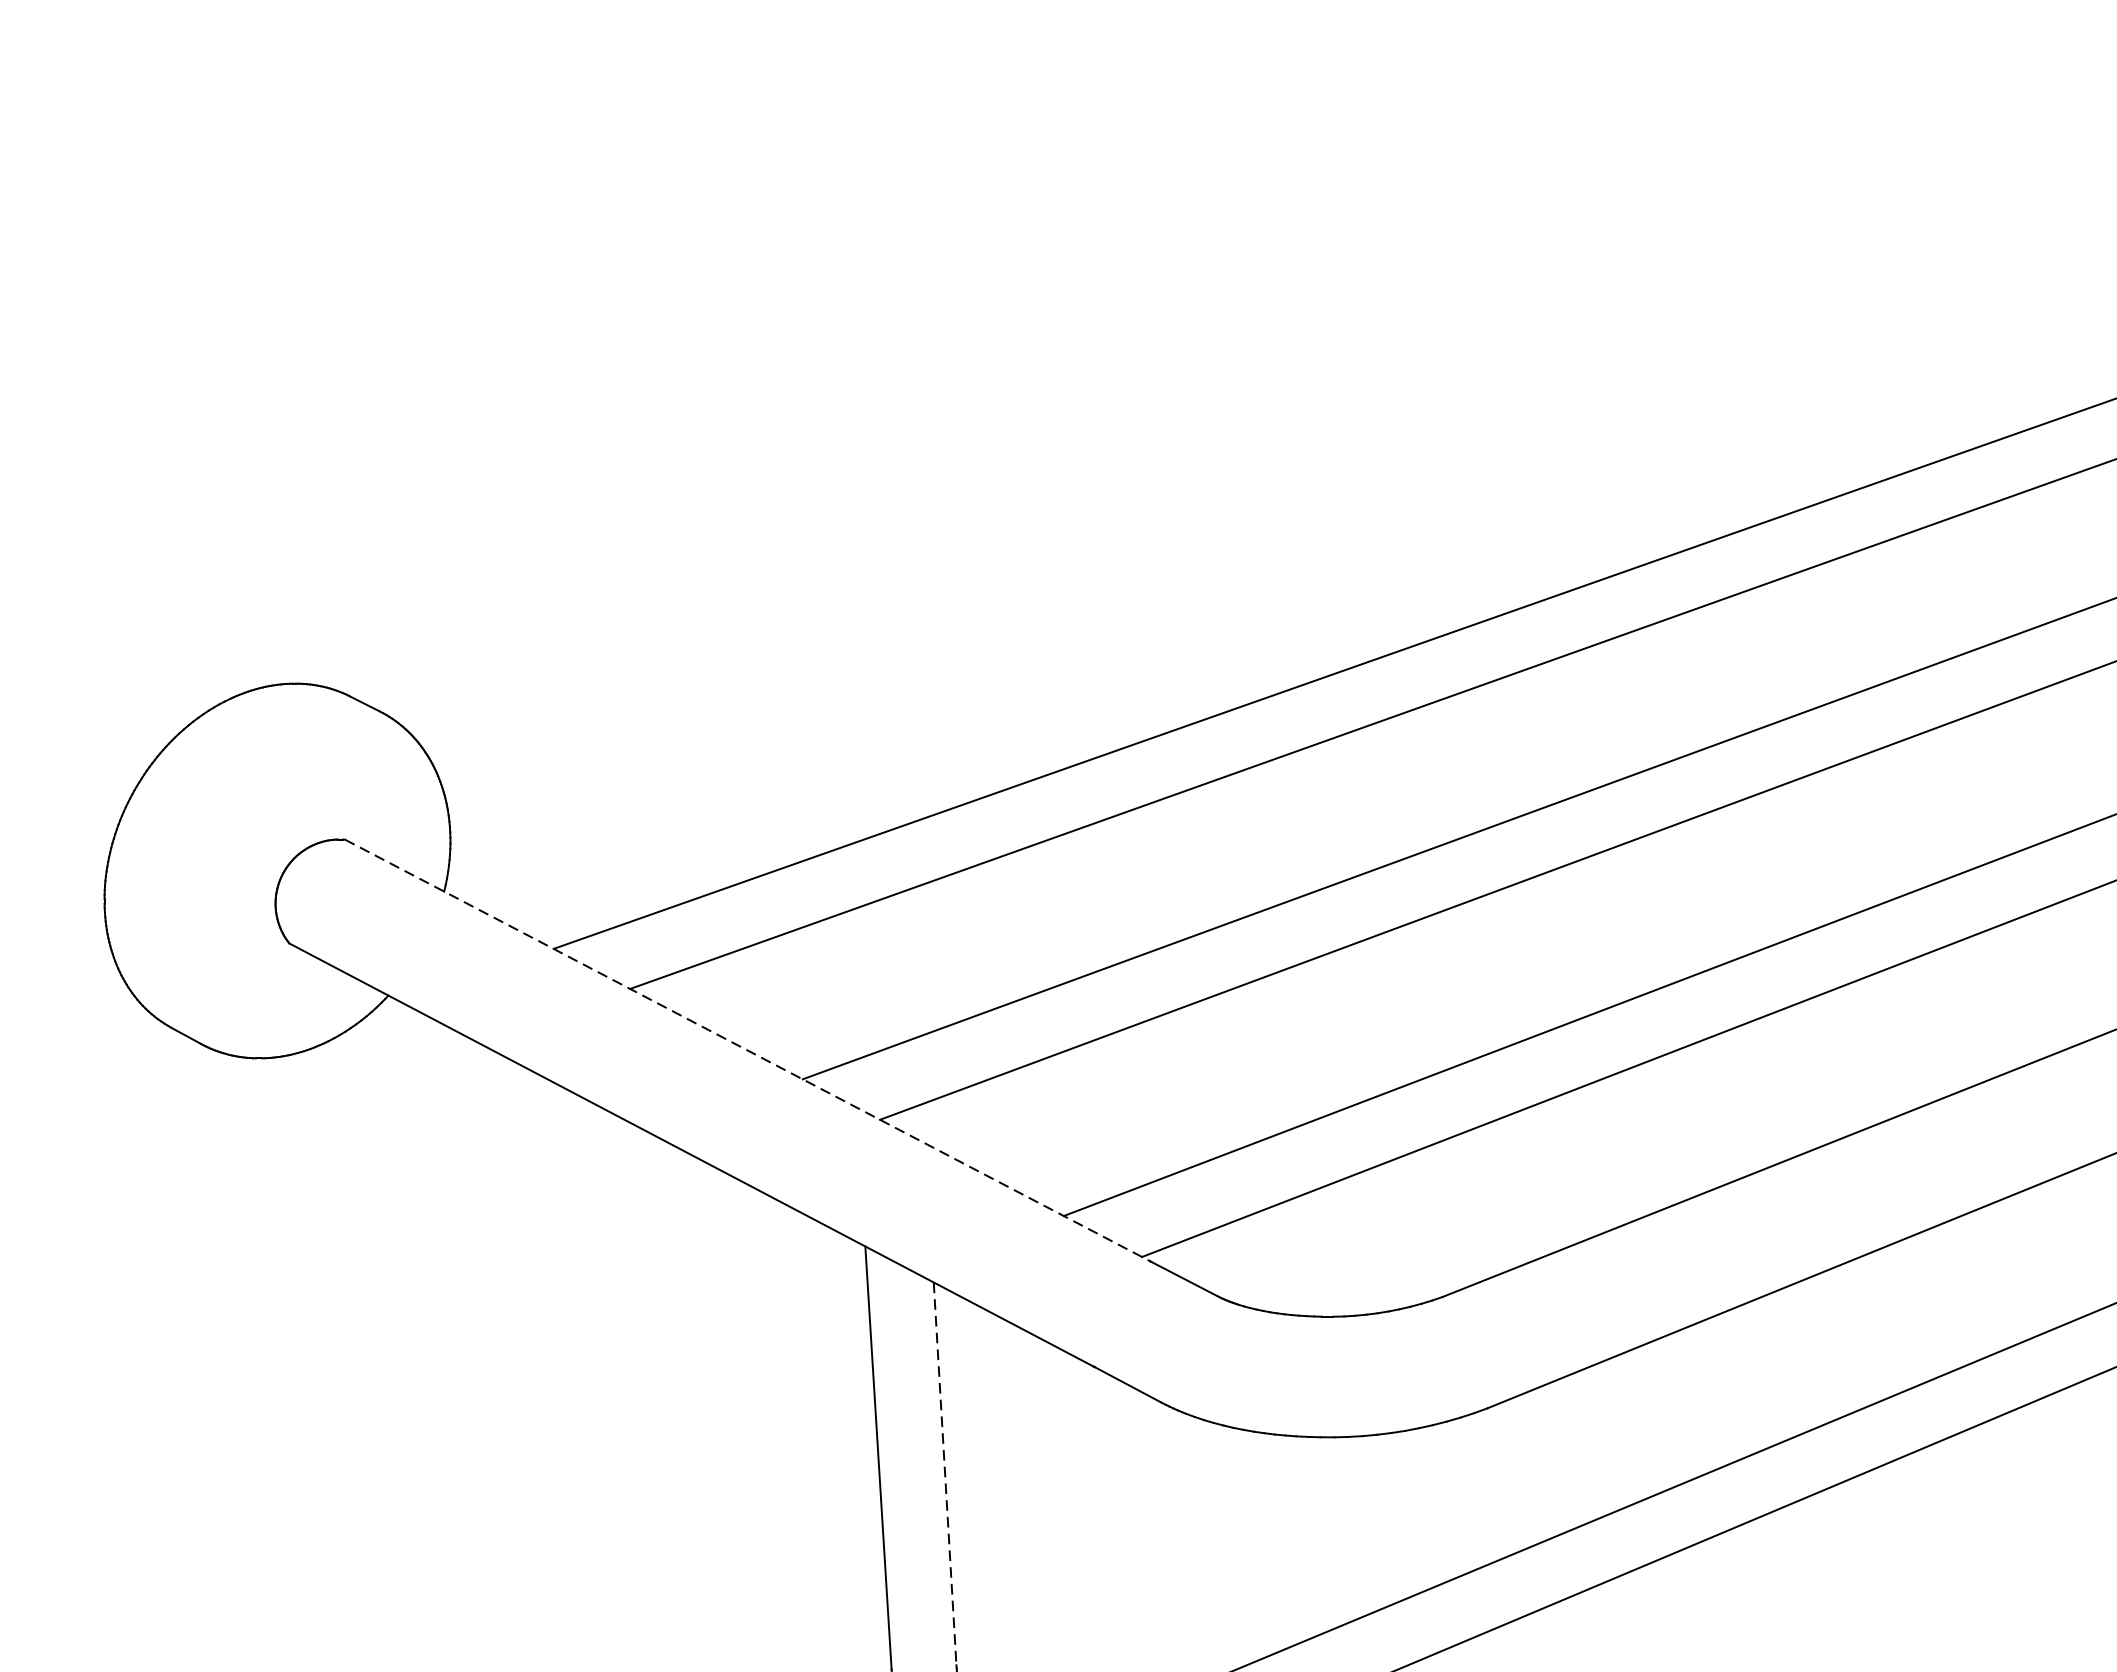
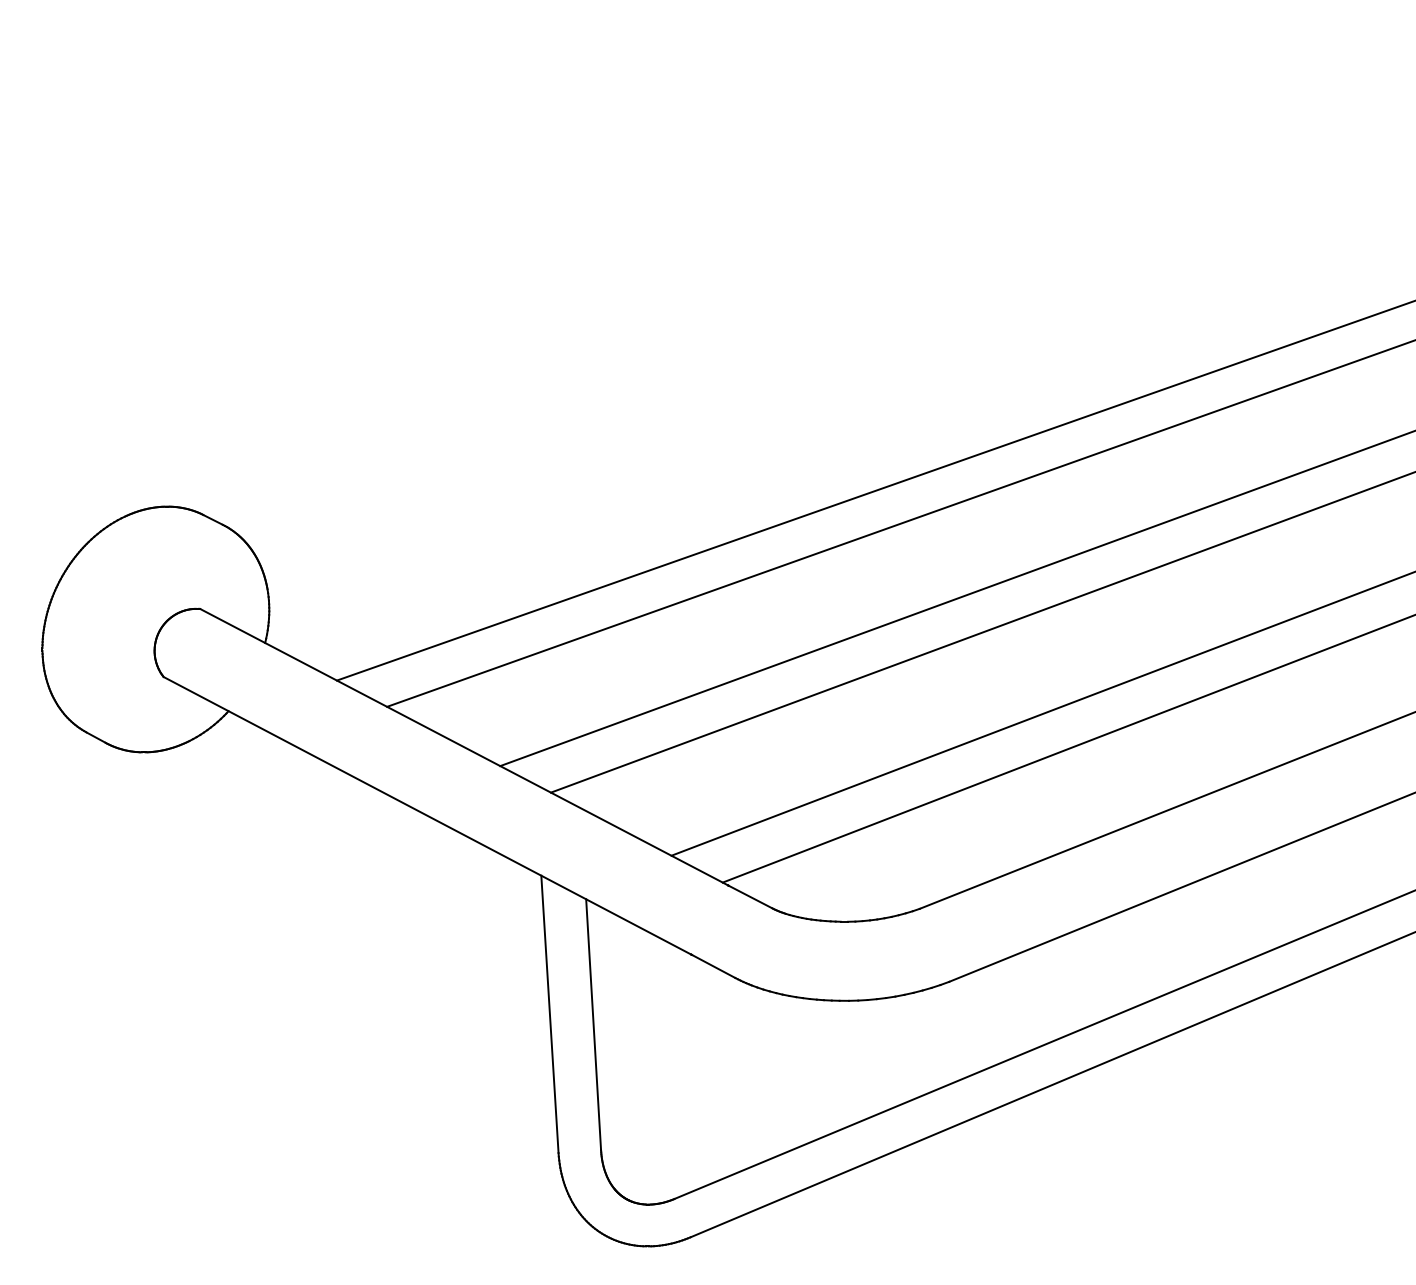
line: (748, 1050) -> (464, 747), dashed -> solid
line: (944, 1473) -> (593, 1024), dashed -> solid

